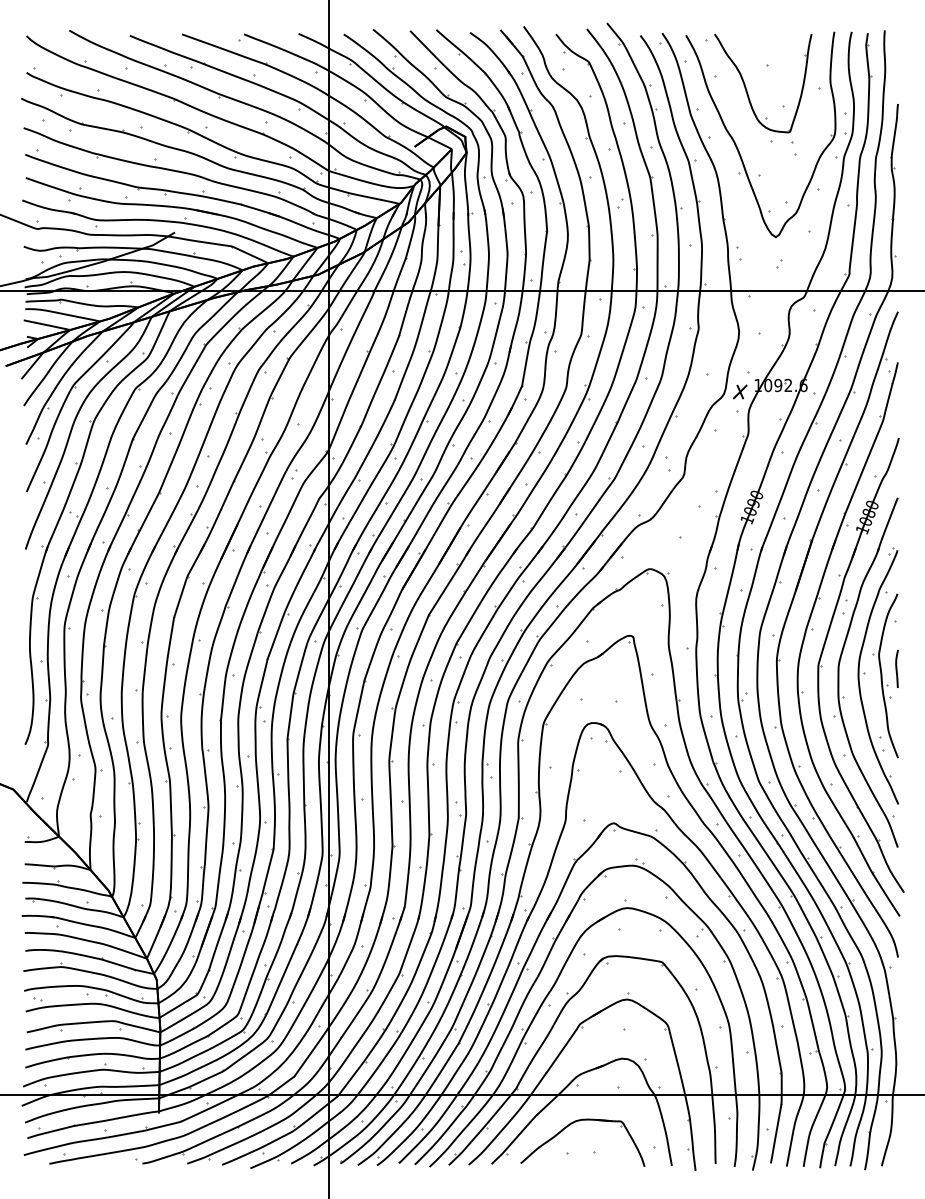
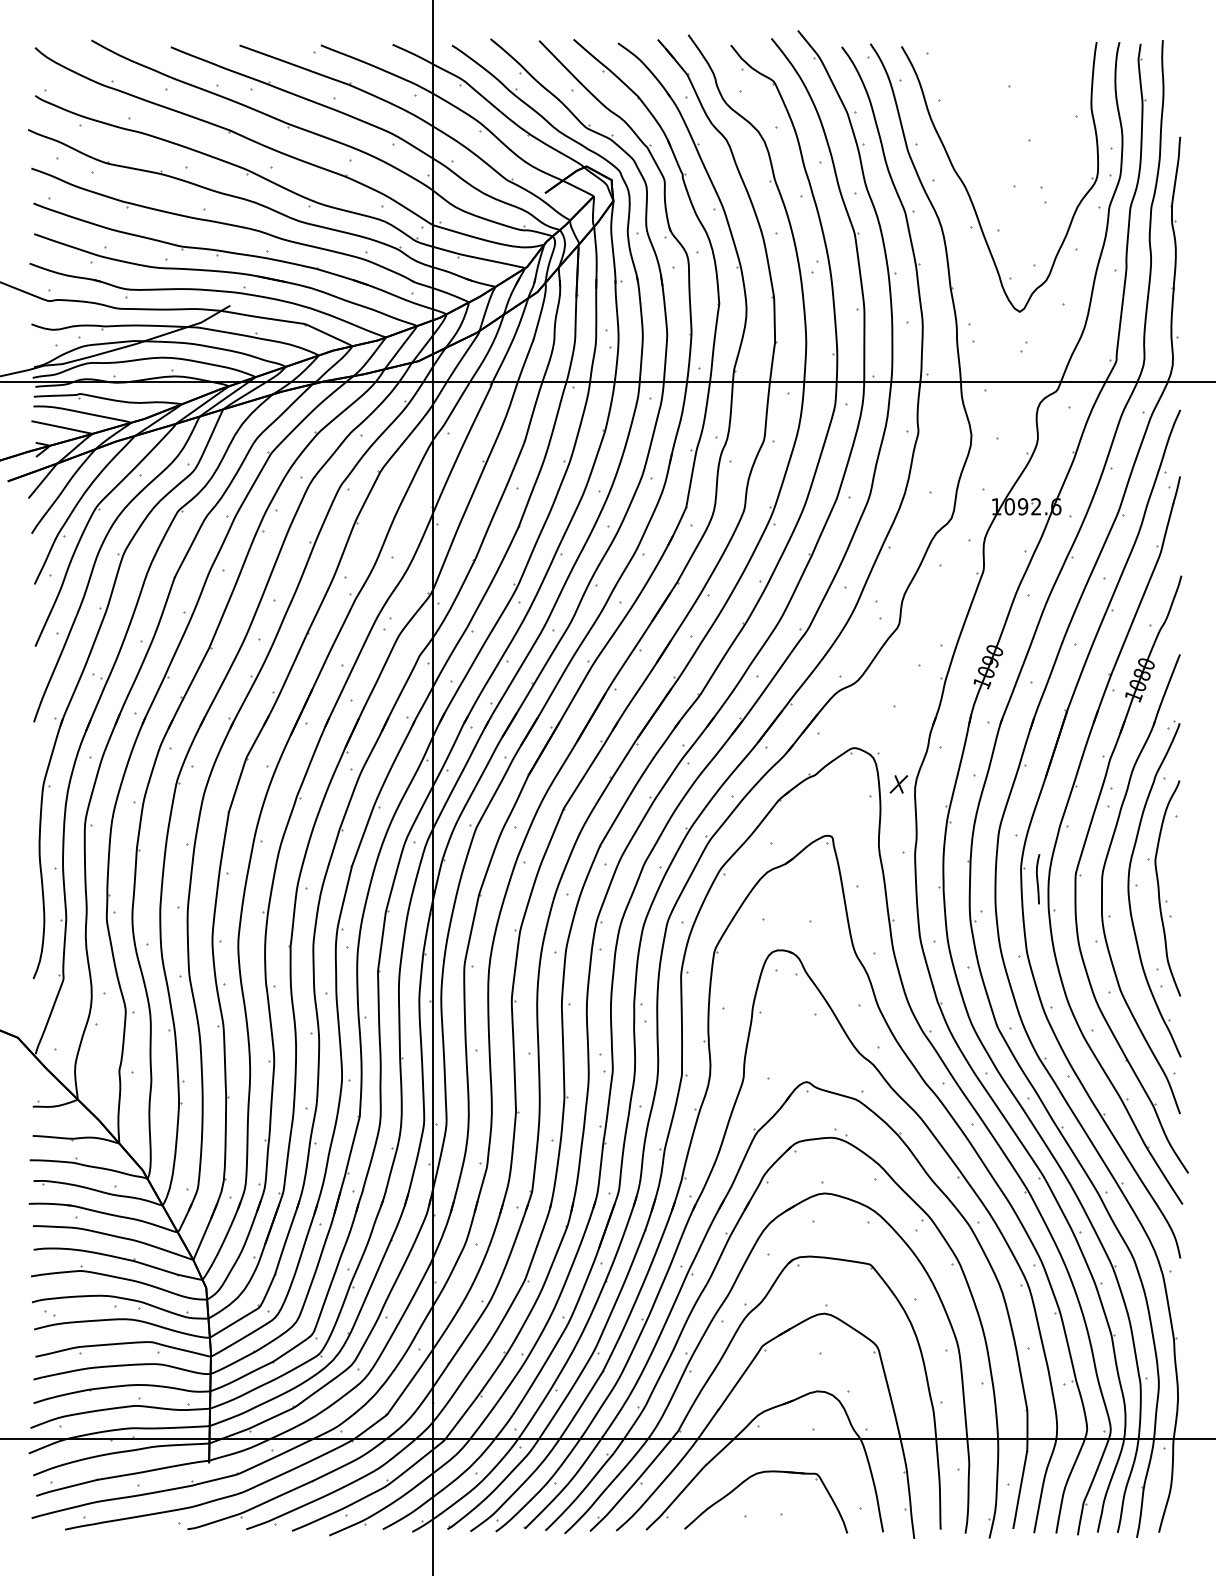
part: (746, 88) -> (981, 116), removed
part: (739, 392) -> (898, 784), moved
curve: (897, 669) -> (1038, 879), moved

